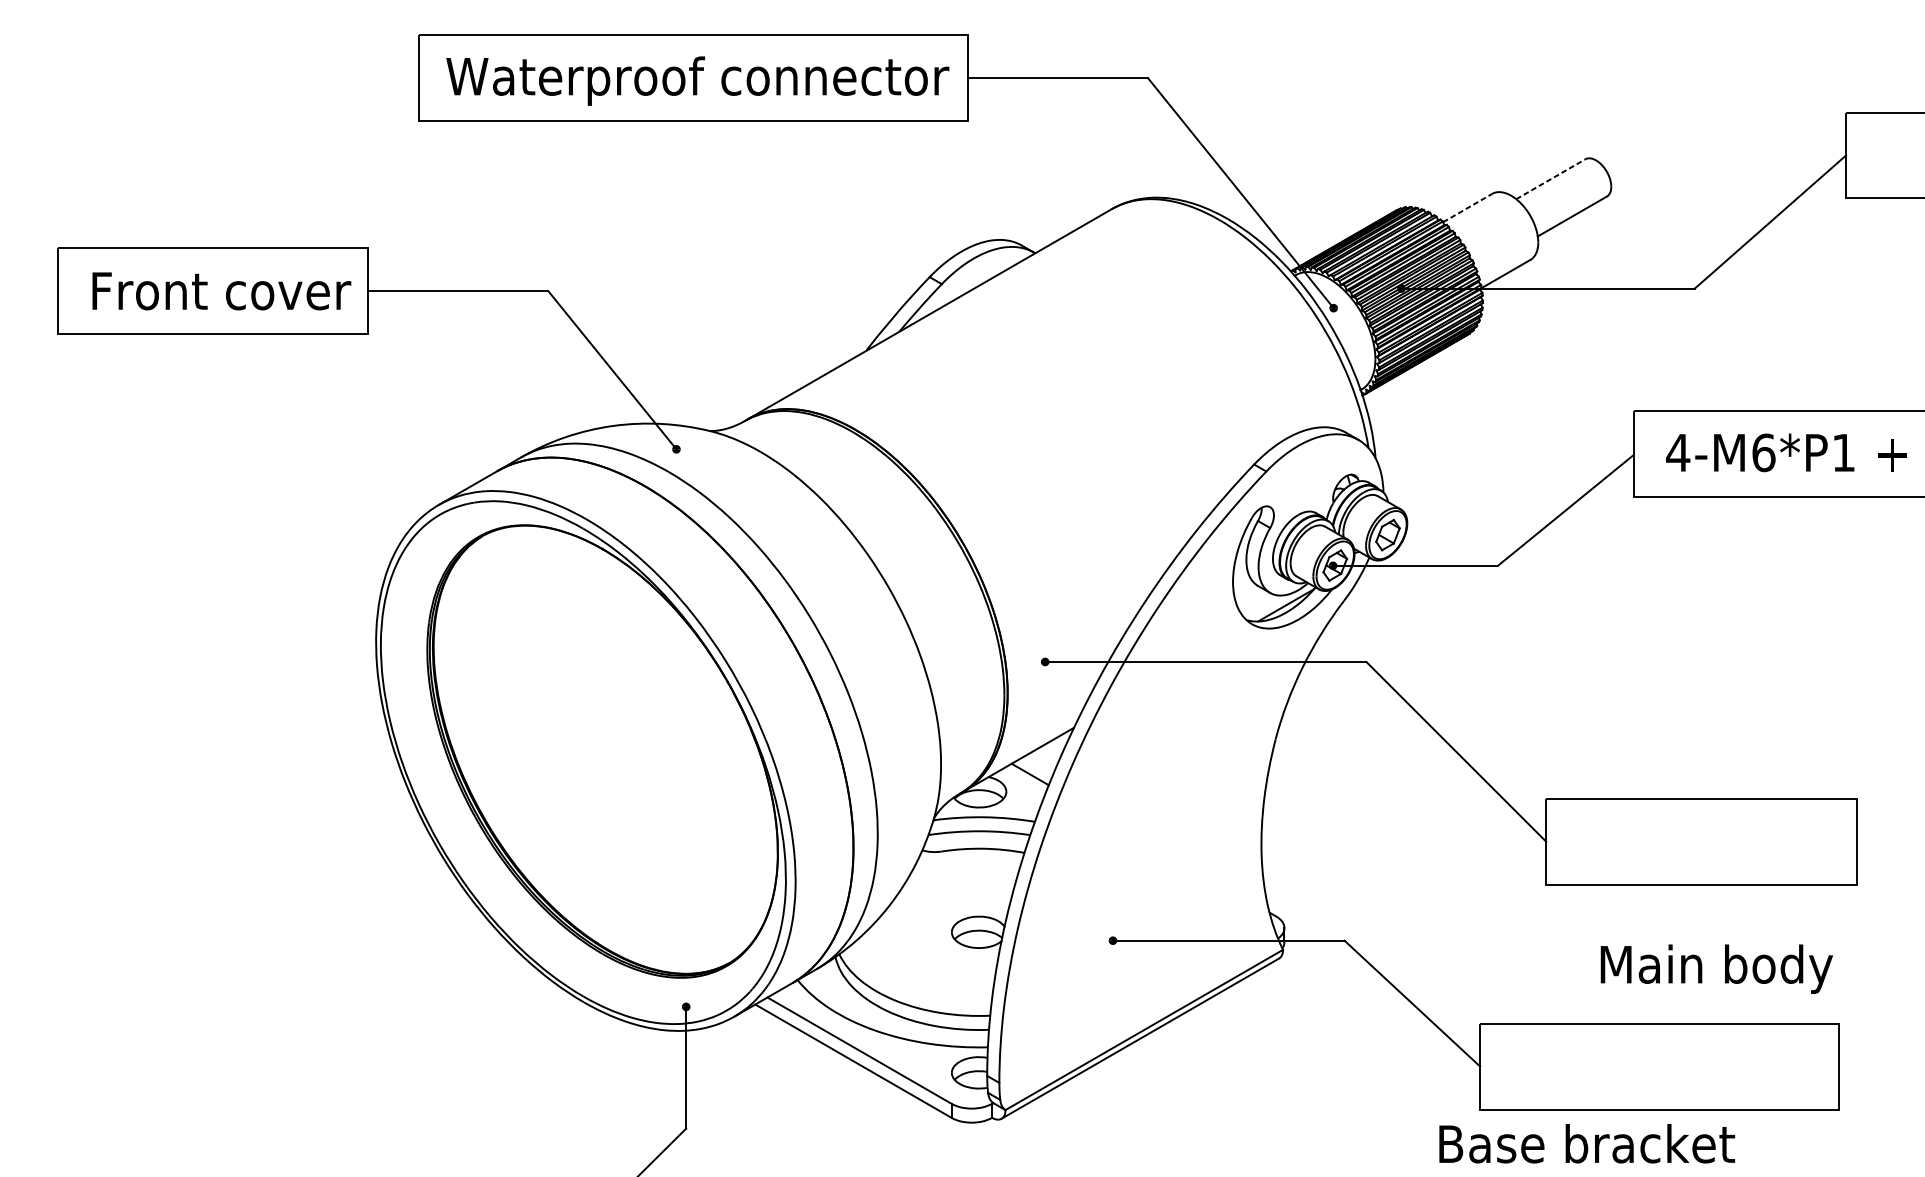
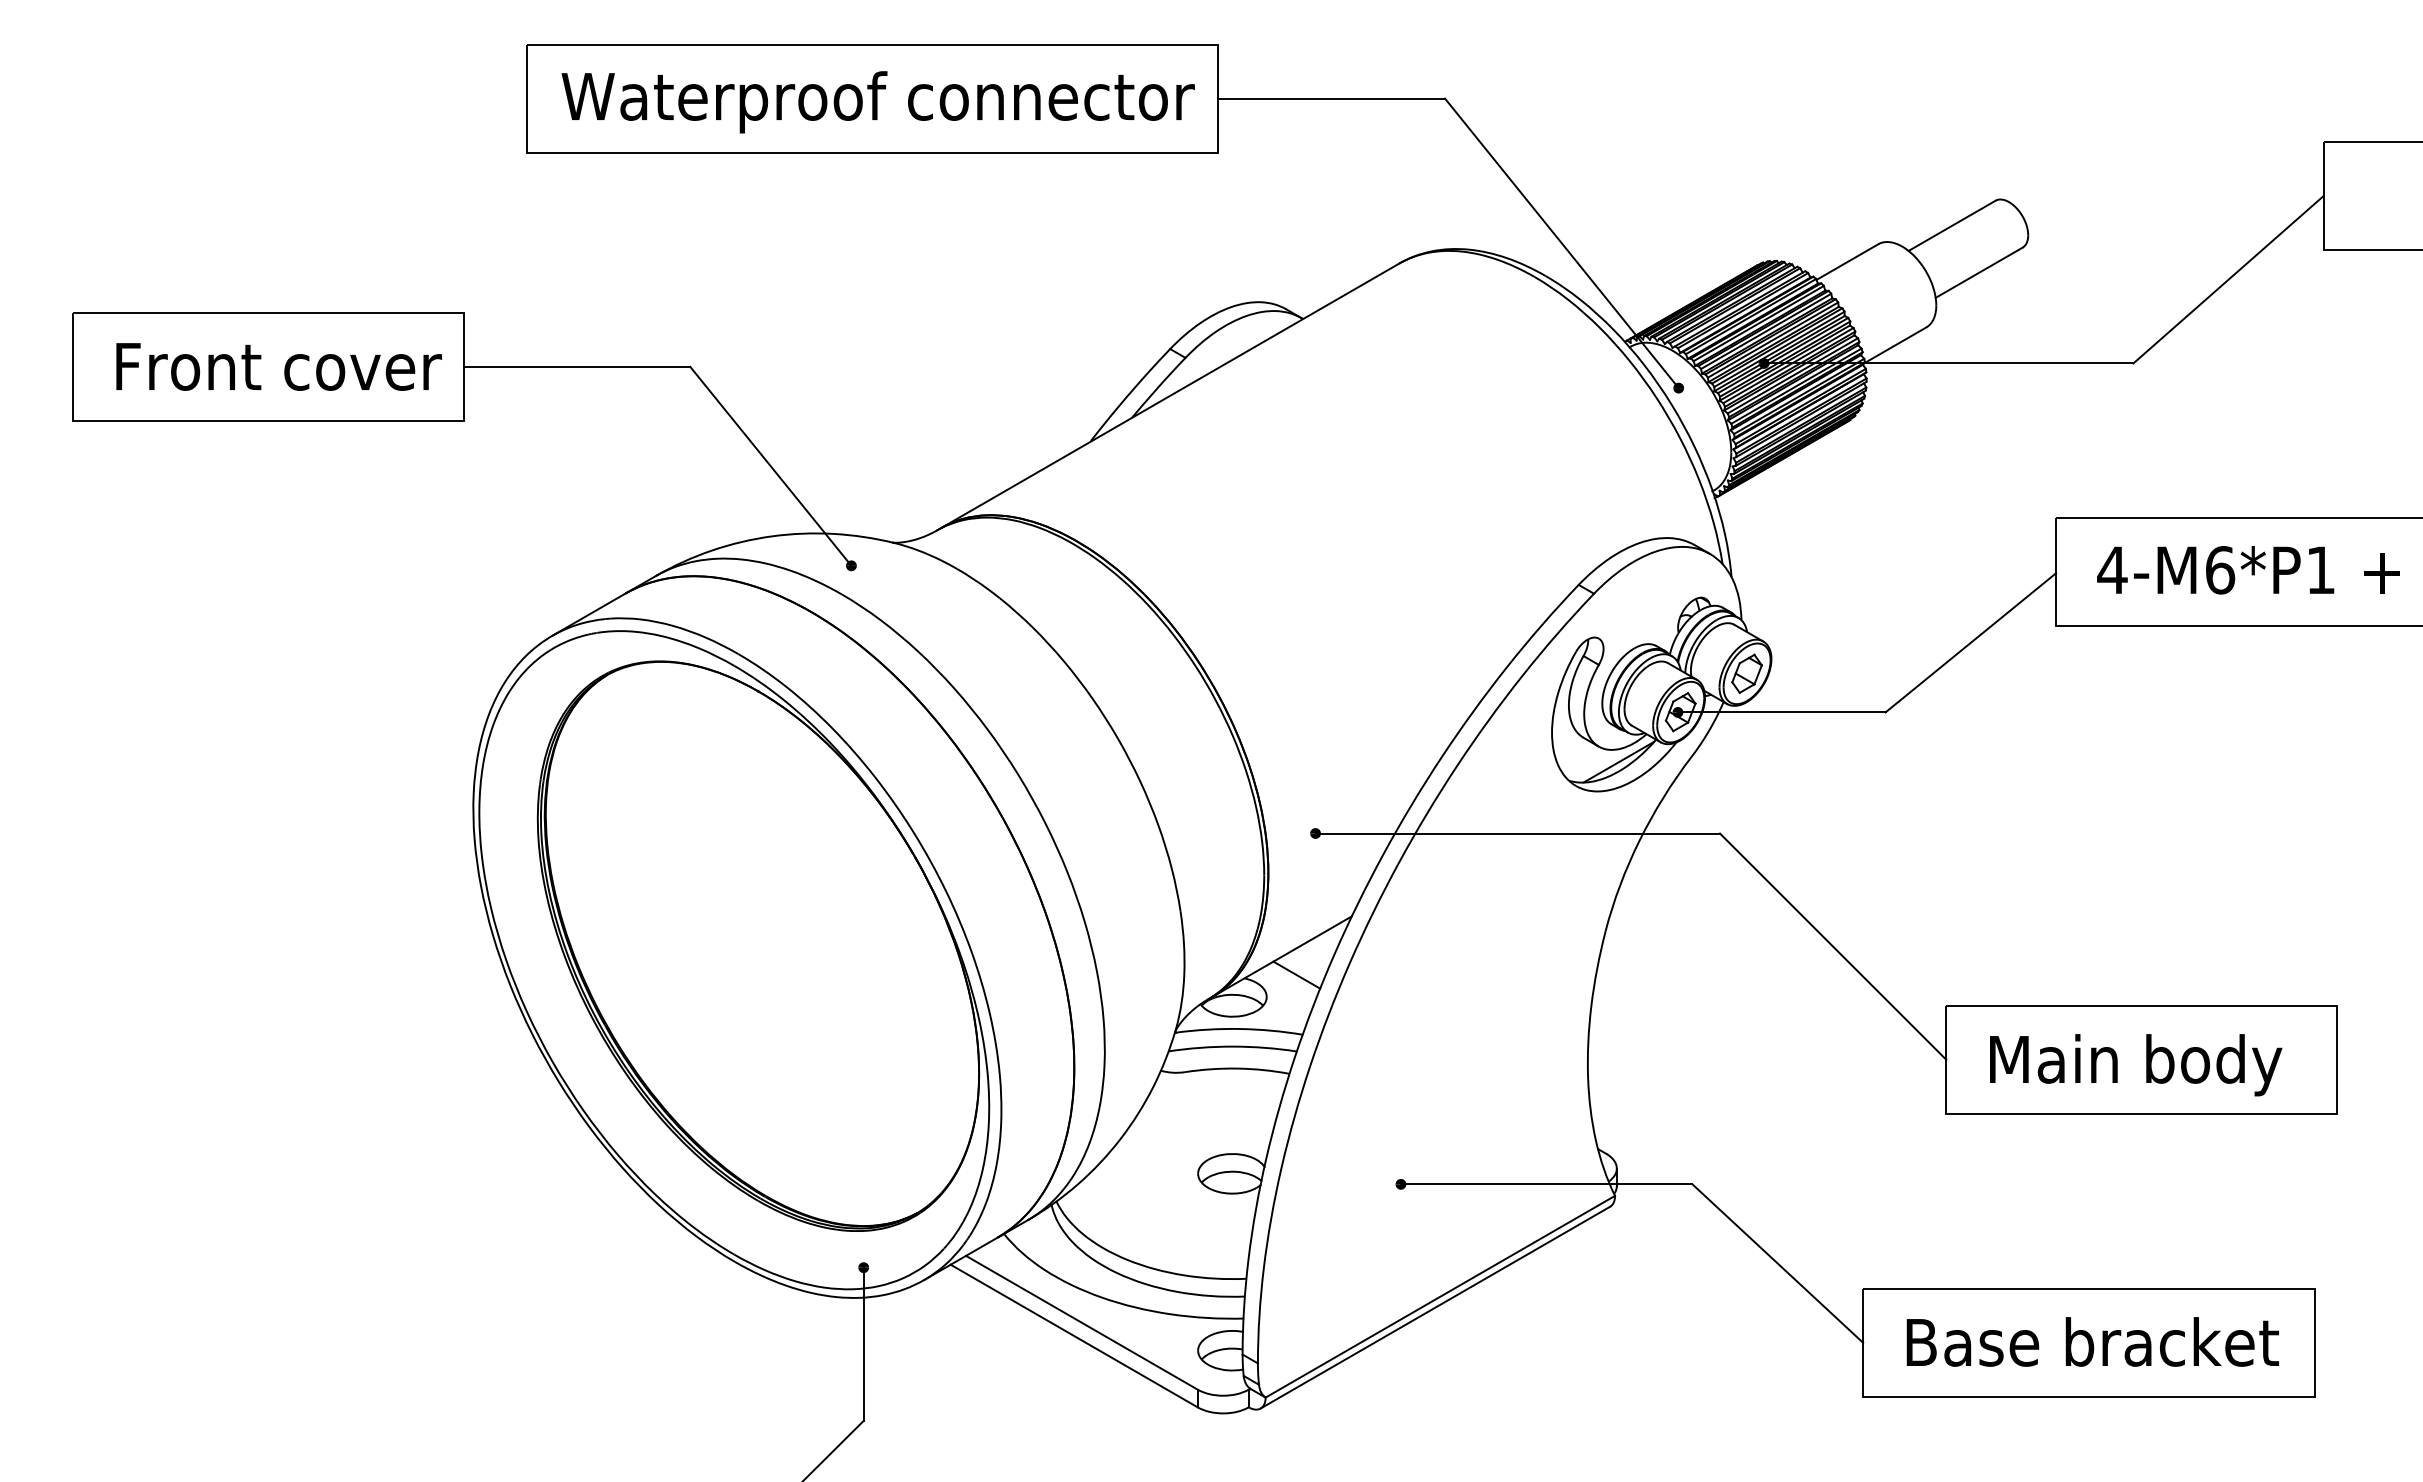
line: (1551, 178) -> (1952, 225), dashed -> solid
line: (1467, 208) -> (1847, 262), dashed -> solid
text: (1717, 969) -> (2136, 1065), moved
text: (1586, 1143) -> (2092, 1341), moved

